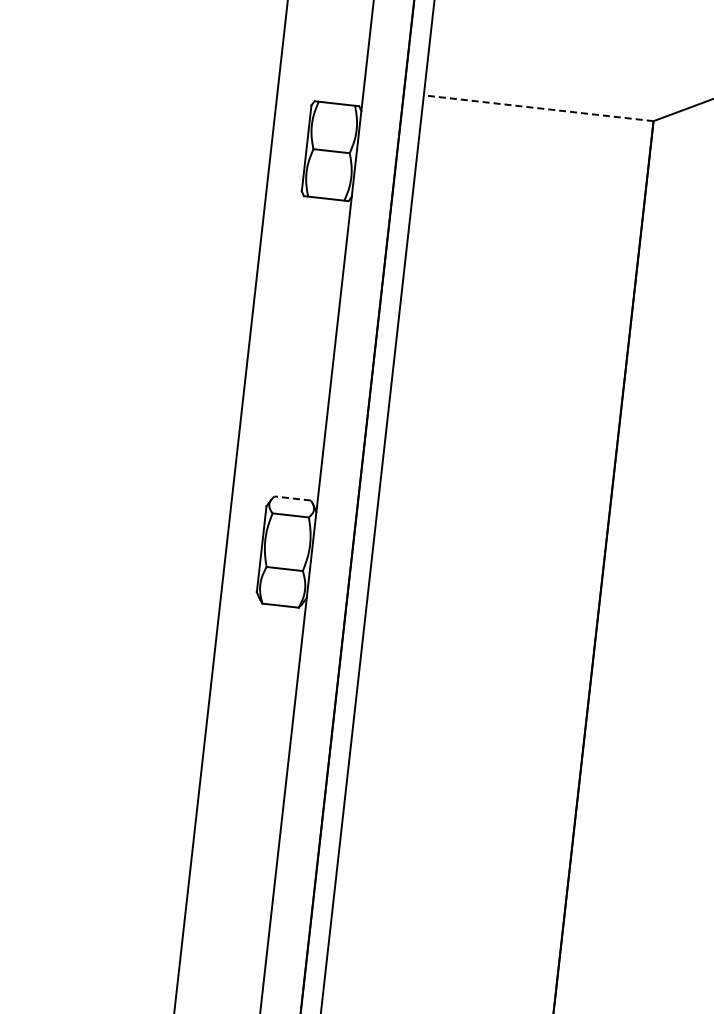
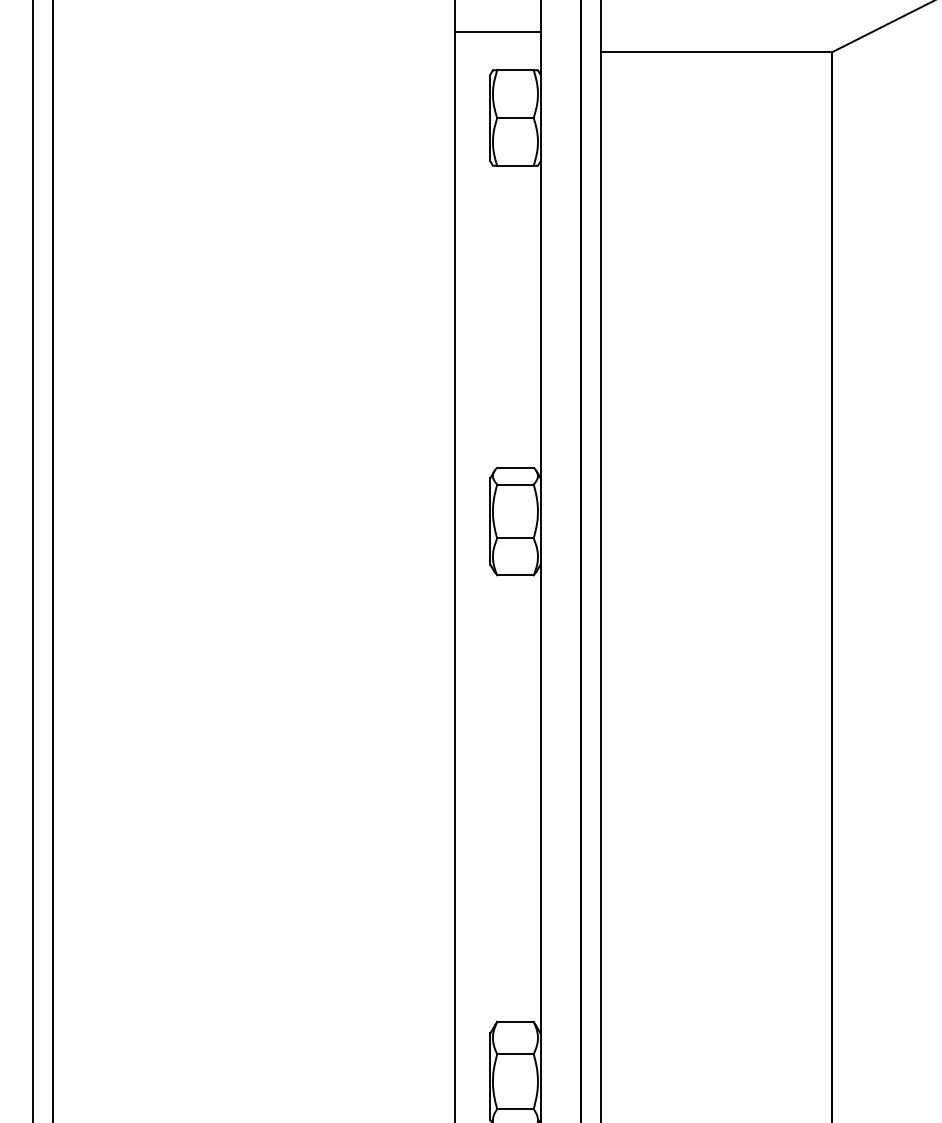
line: (323, 64) -> (497, 32), added
line: (538, 108) -> (716, 52), dashed -> solid
line: (291, 498) -> (514, 467), dashed -> solid

